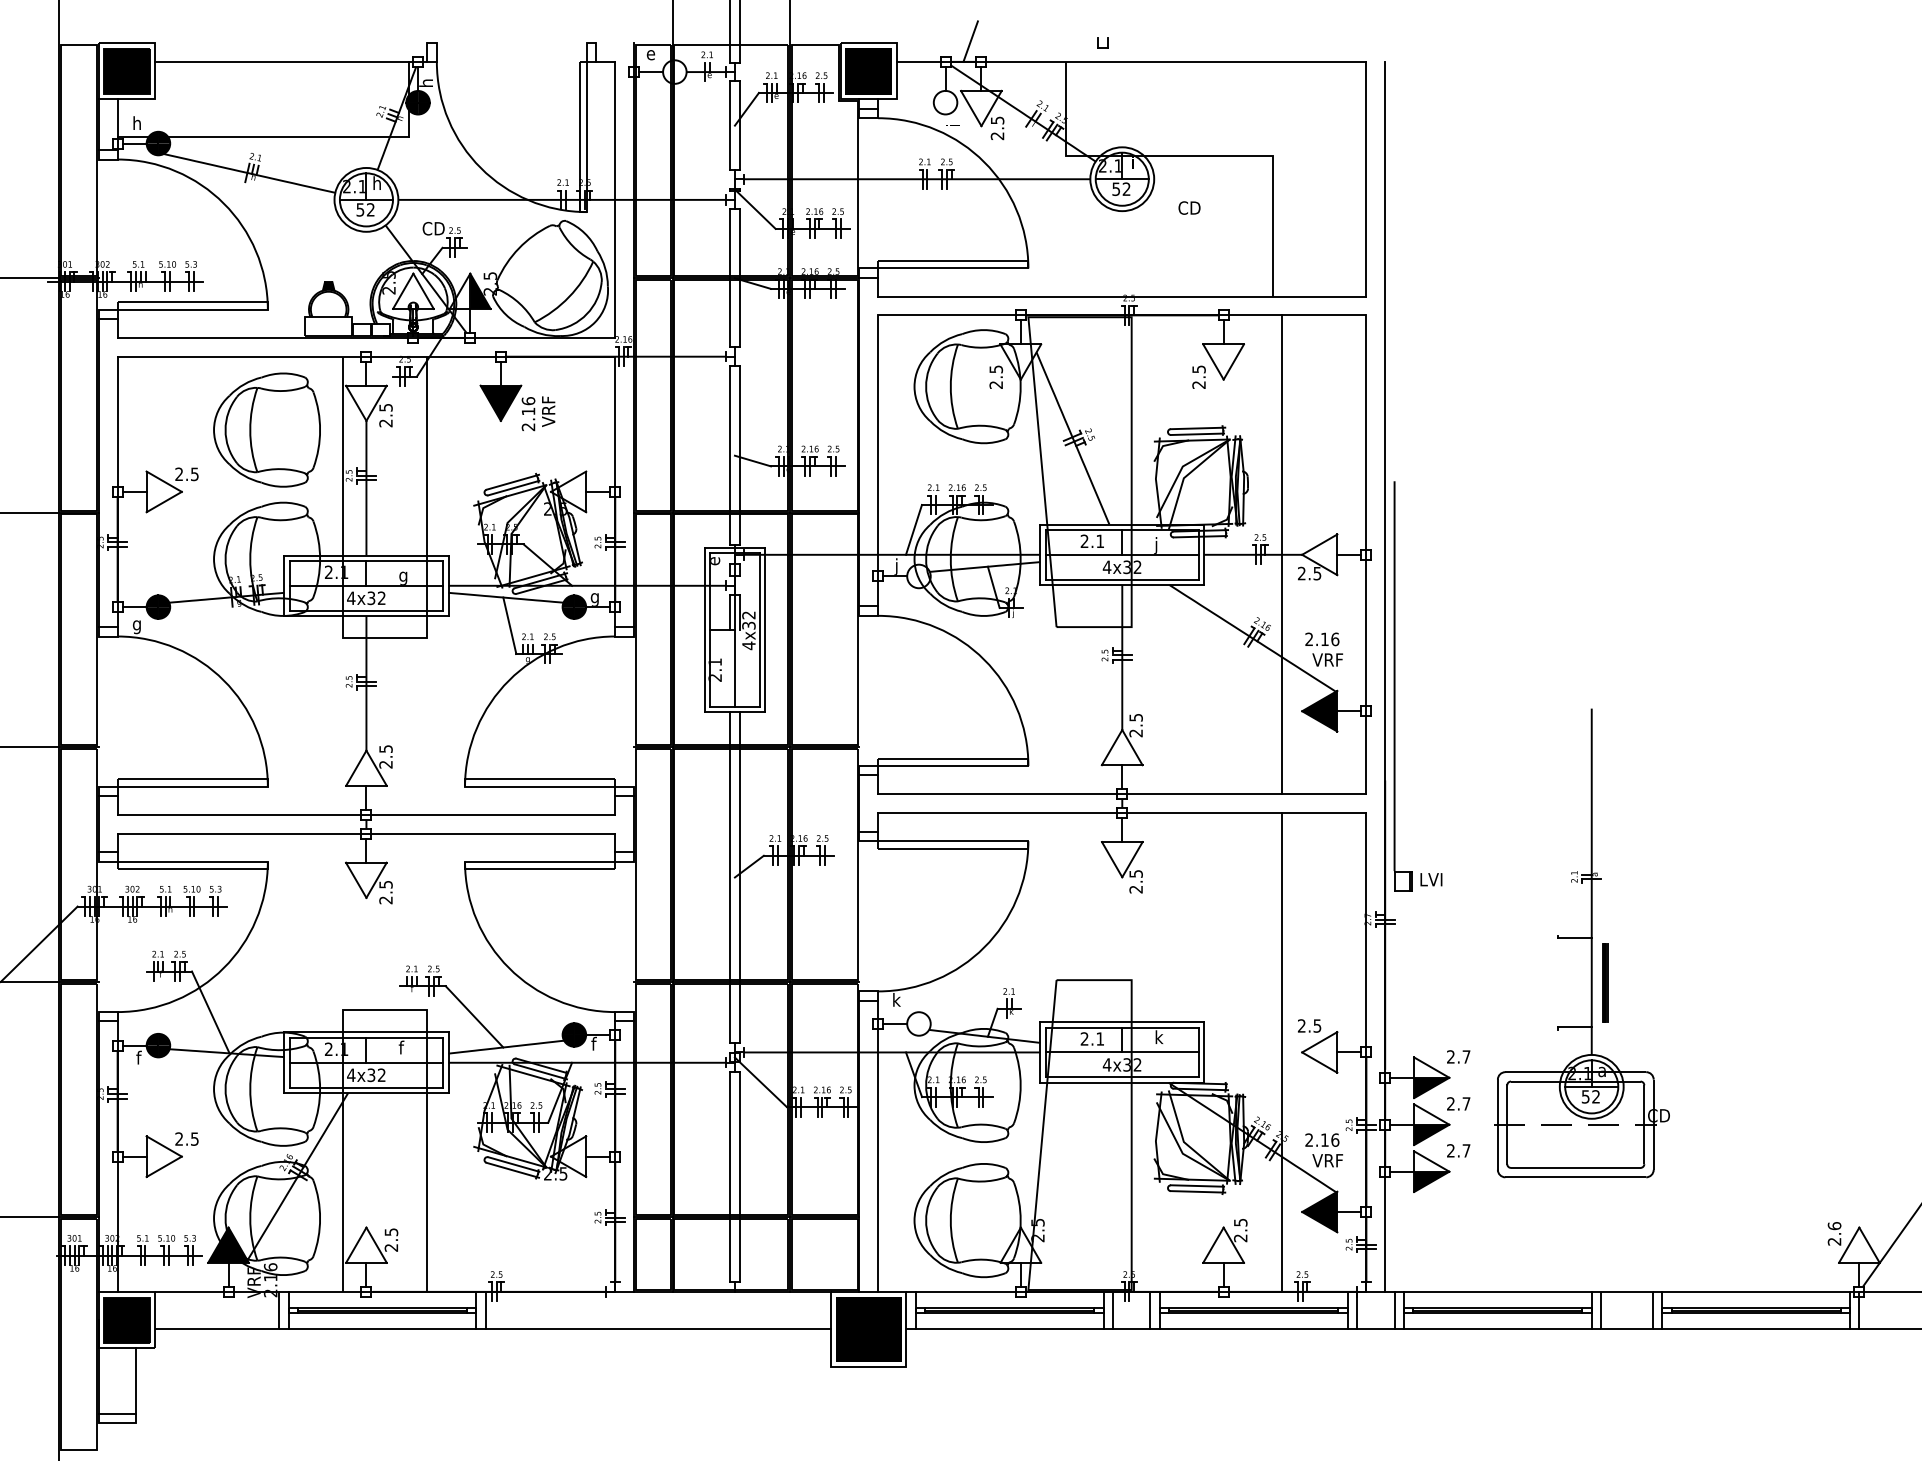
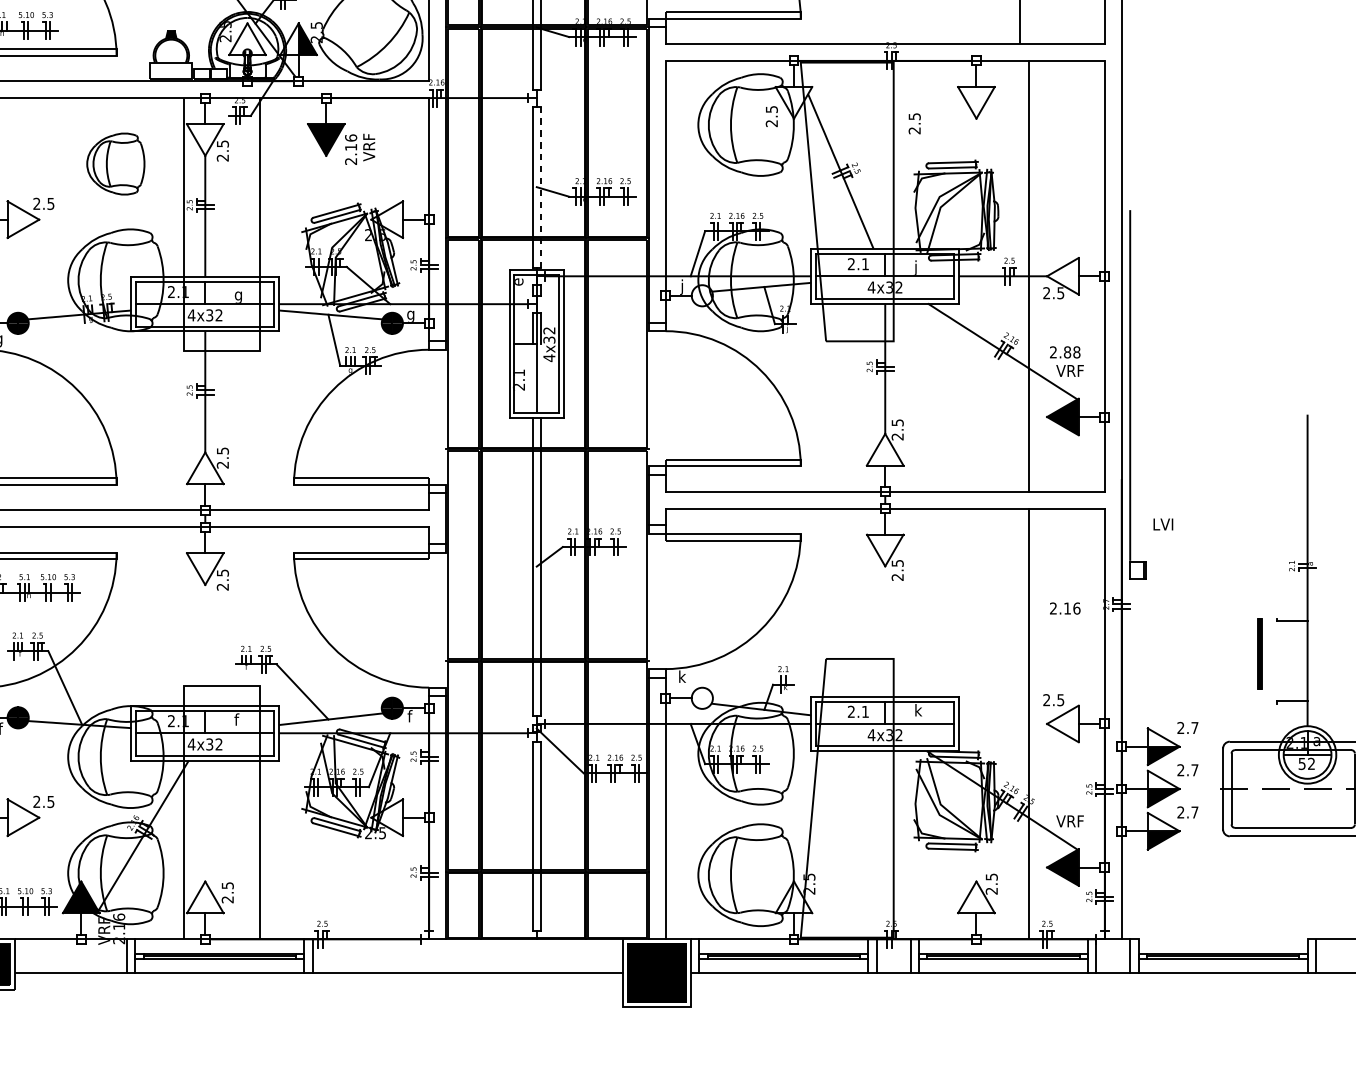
text: (1198, 376) -> (914, 123), moved
part: (266, 429) -> (115, 163), size x0.6
line: (739, 455) -> (540, 186), solid -> dashed
text: (1329, 639) -> (1071, 352), 2.16 -> 2.88
text: (1431, 879) -> (1163, 524), moved
part: (1605, 982) -> (1260, 653), moved
text: (1322, 1139) -> (1065, 607), moved
line: (1497, 1291) -> (1222, 939), removed

